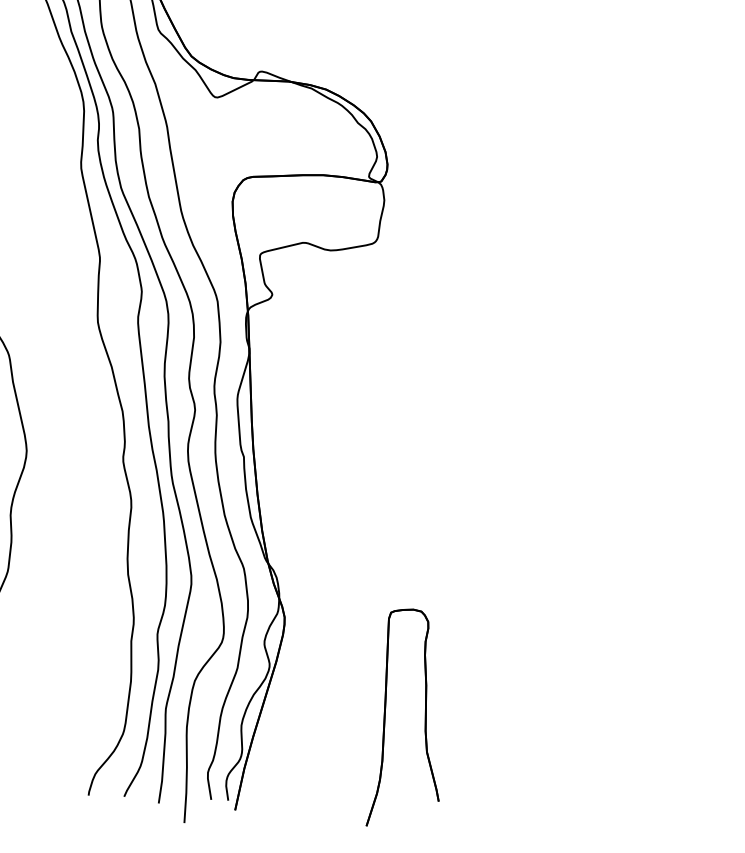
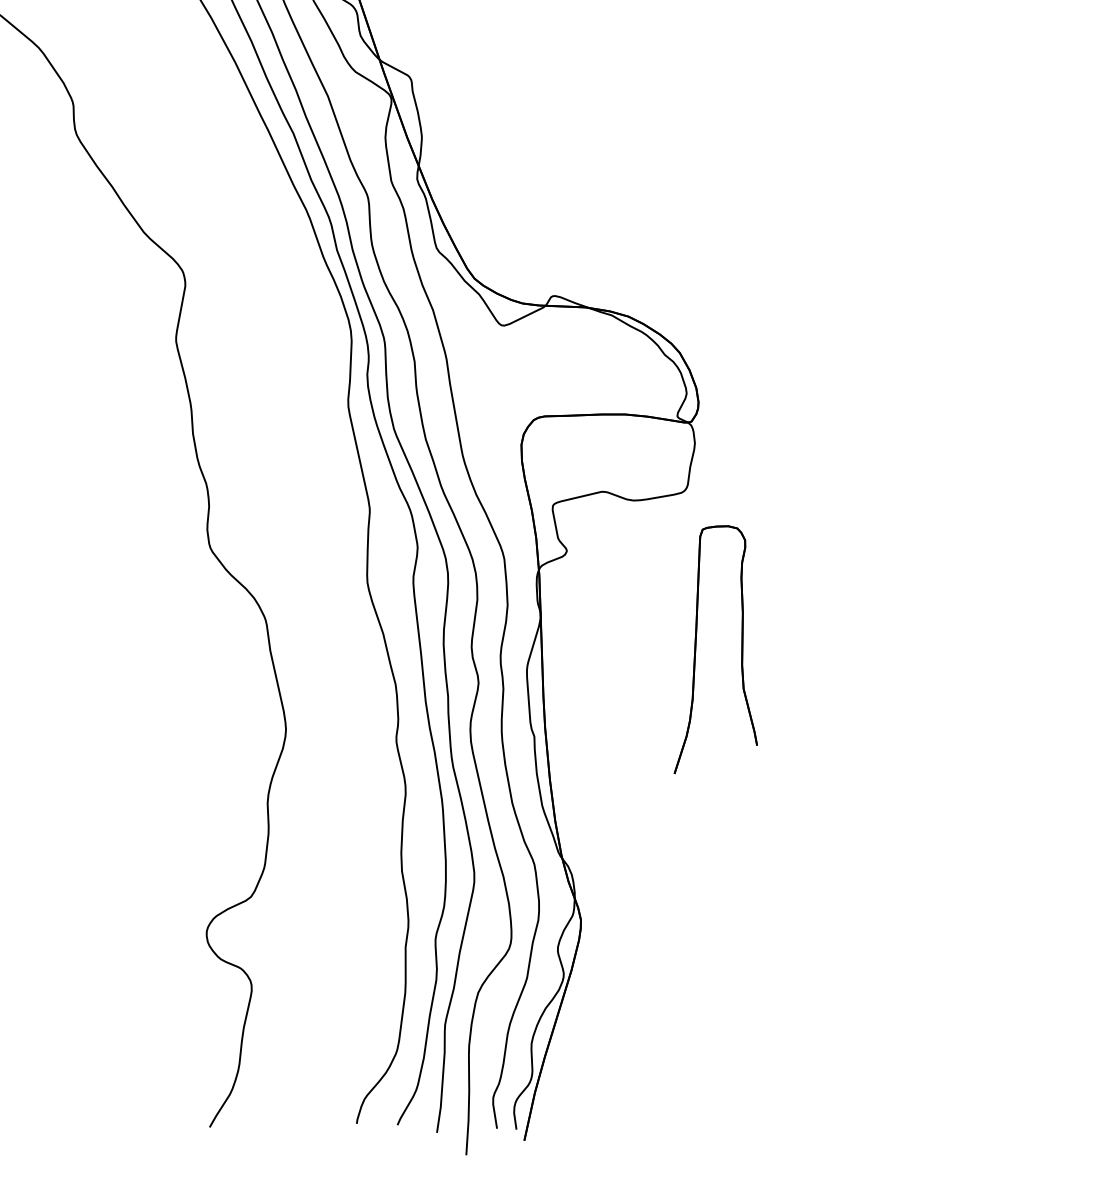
part: (385, 717) -> (696, 649), moved

